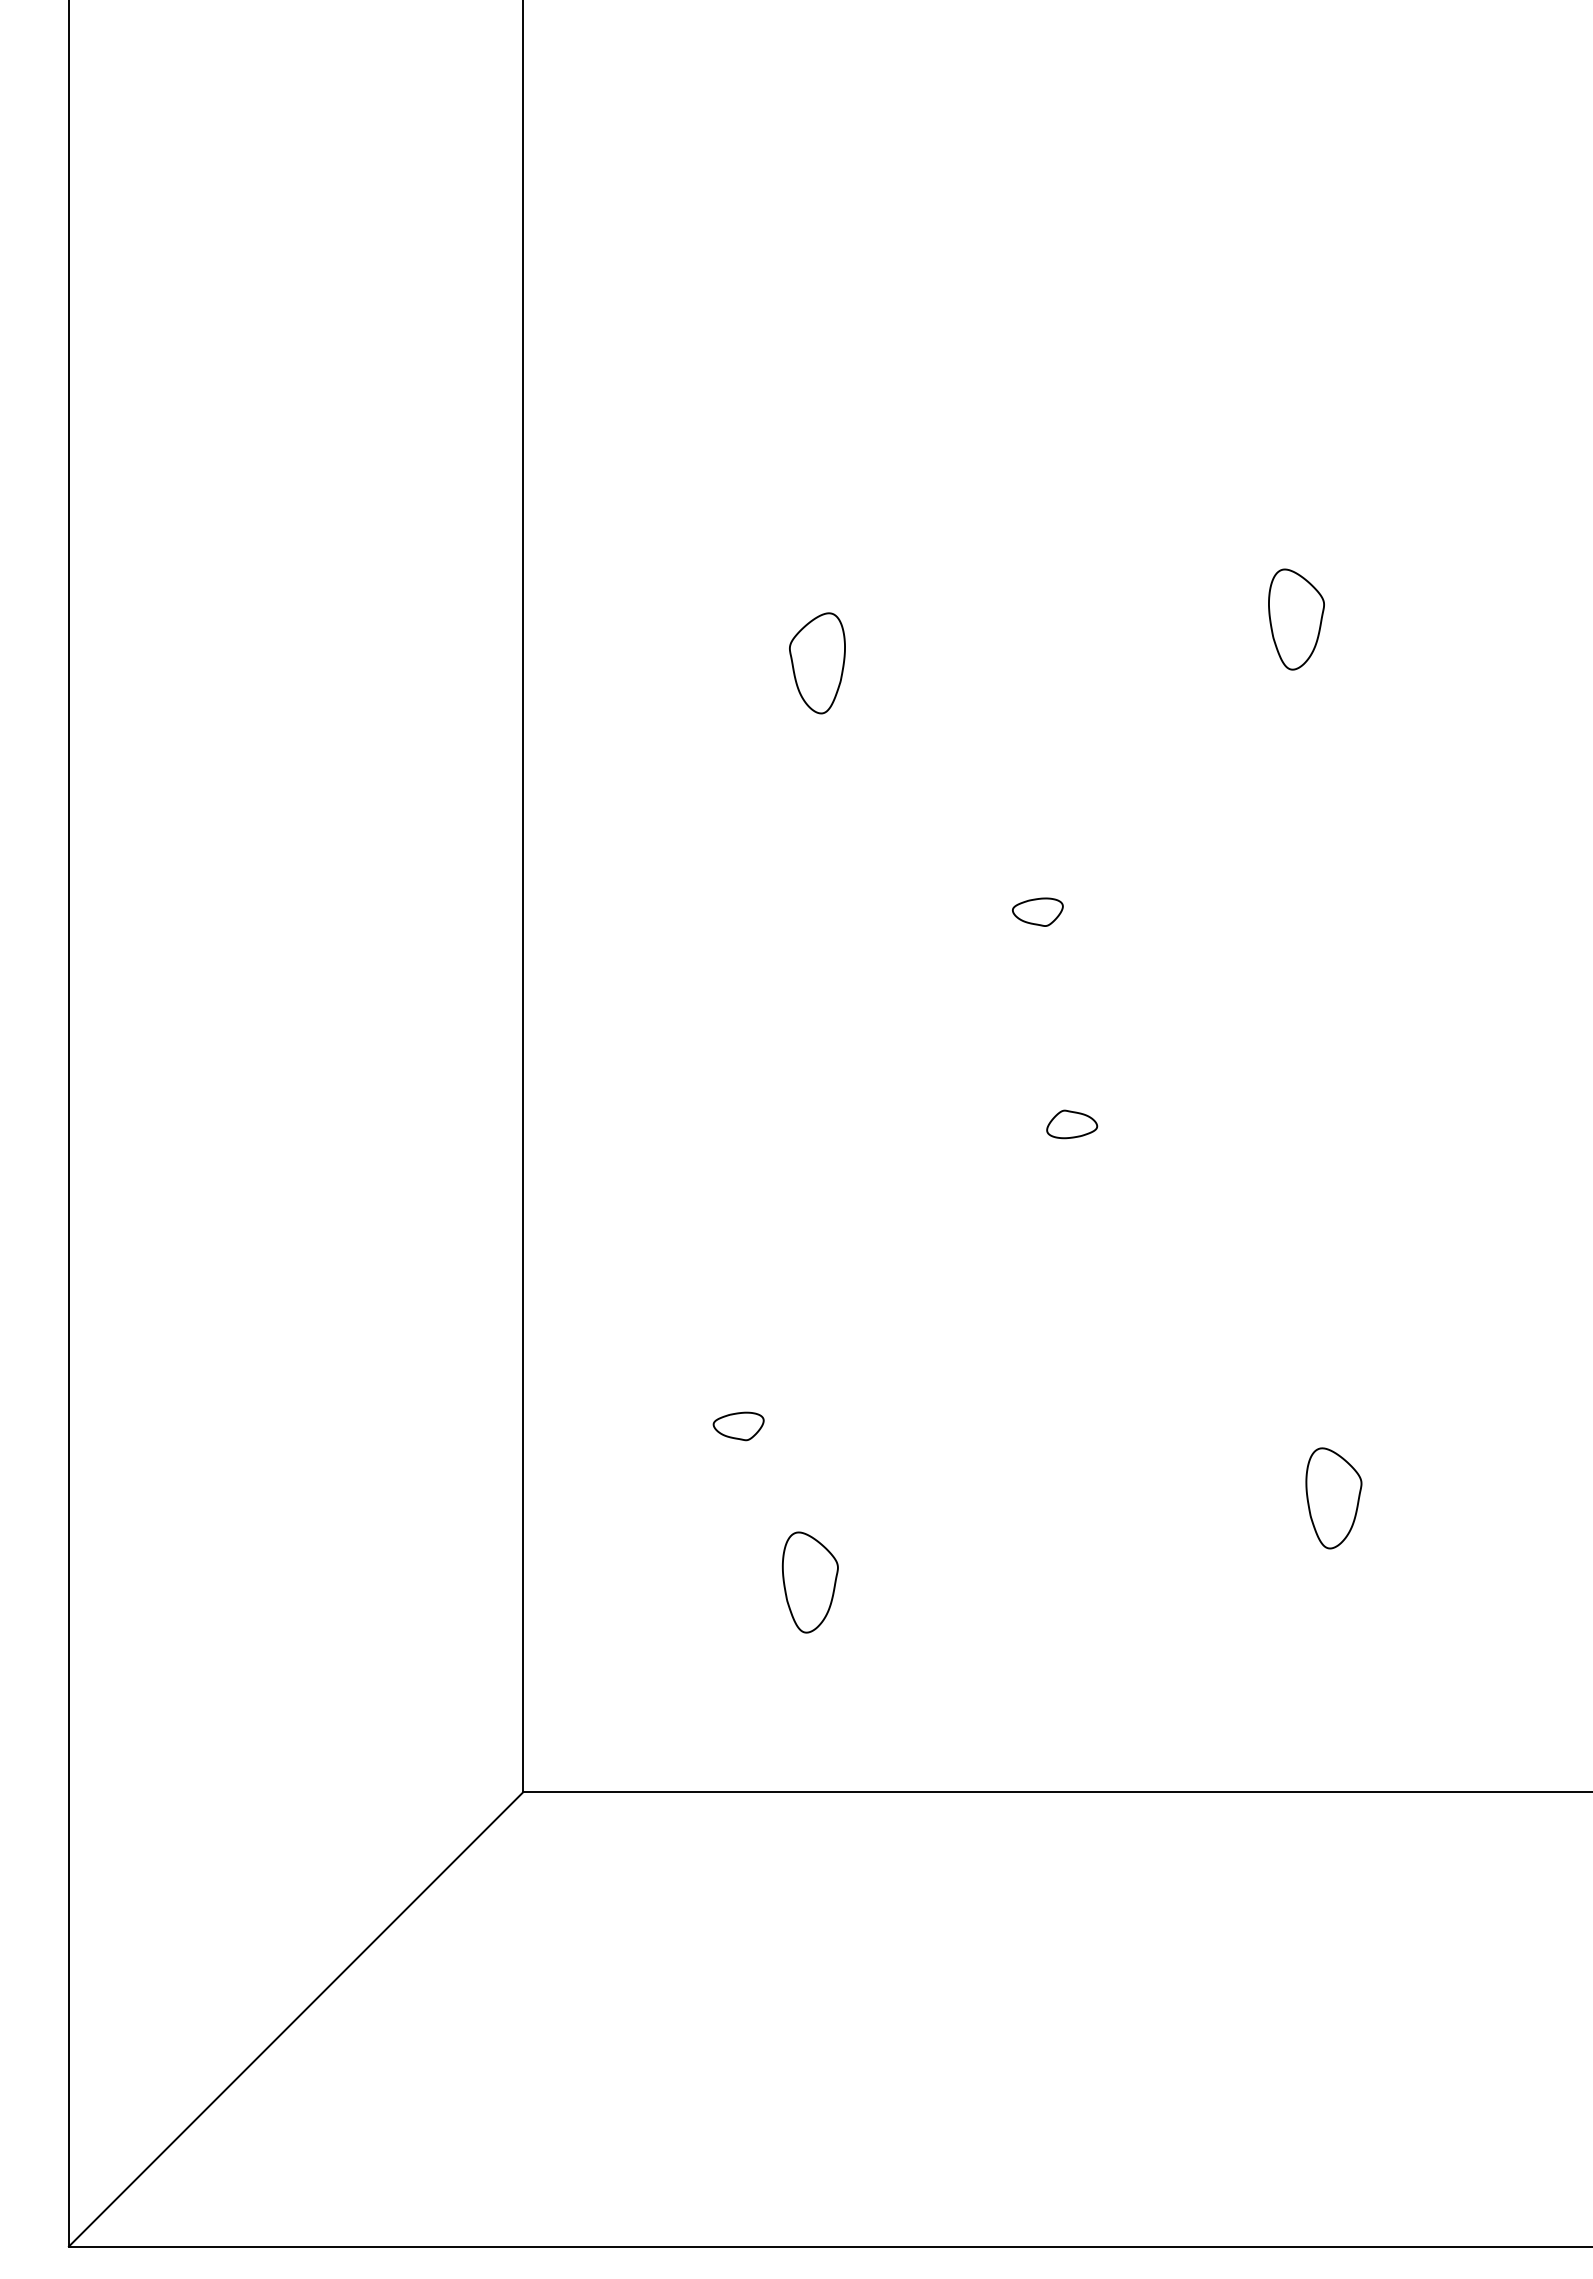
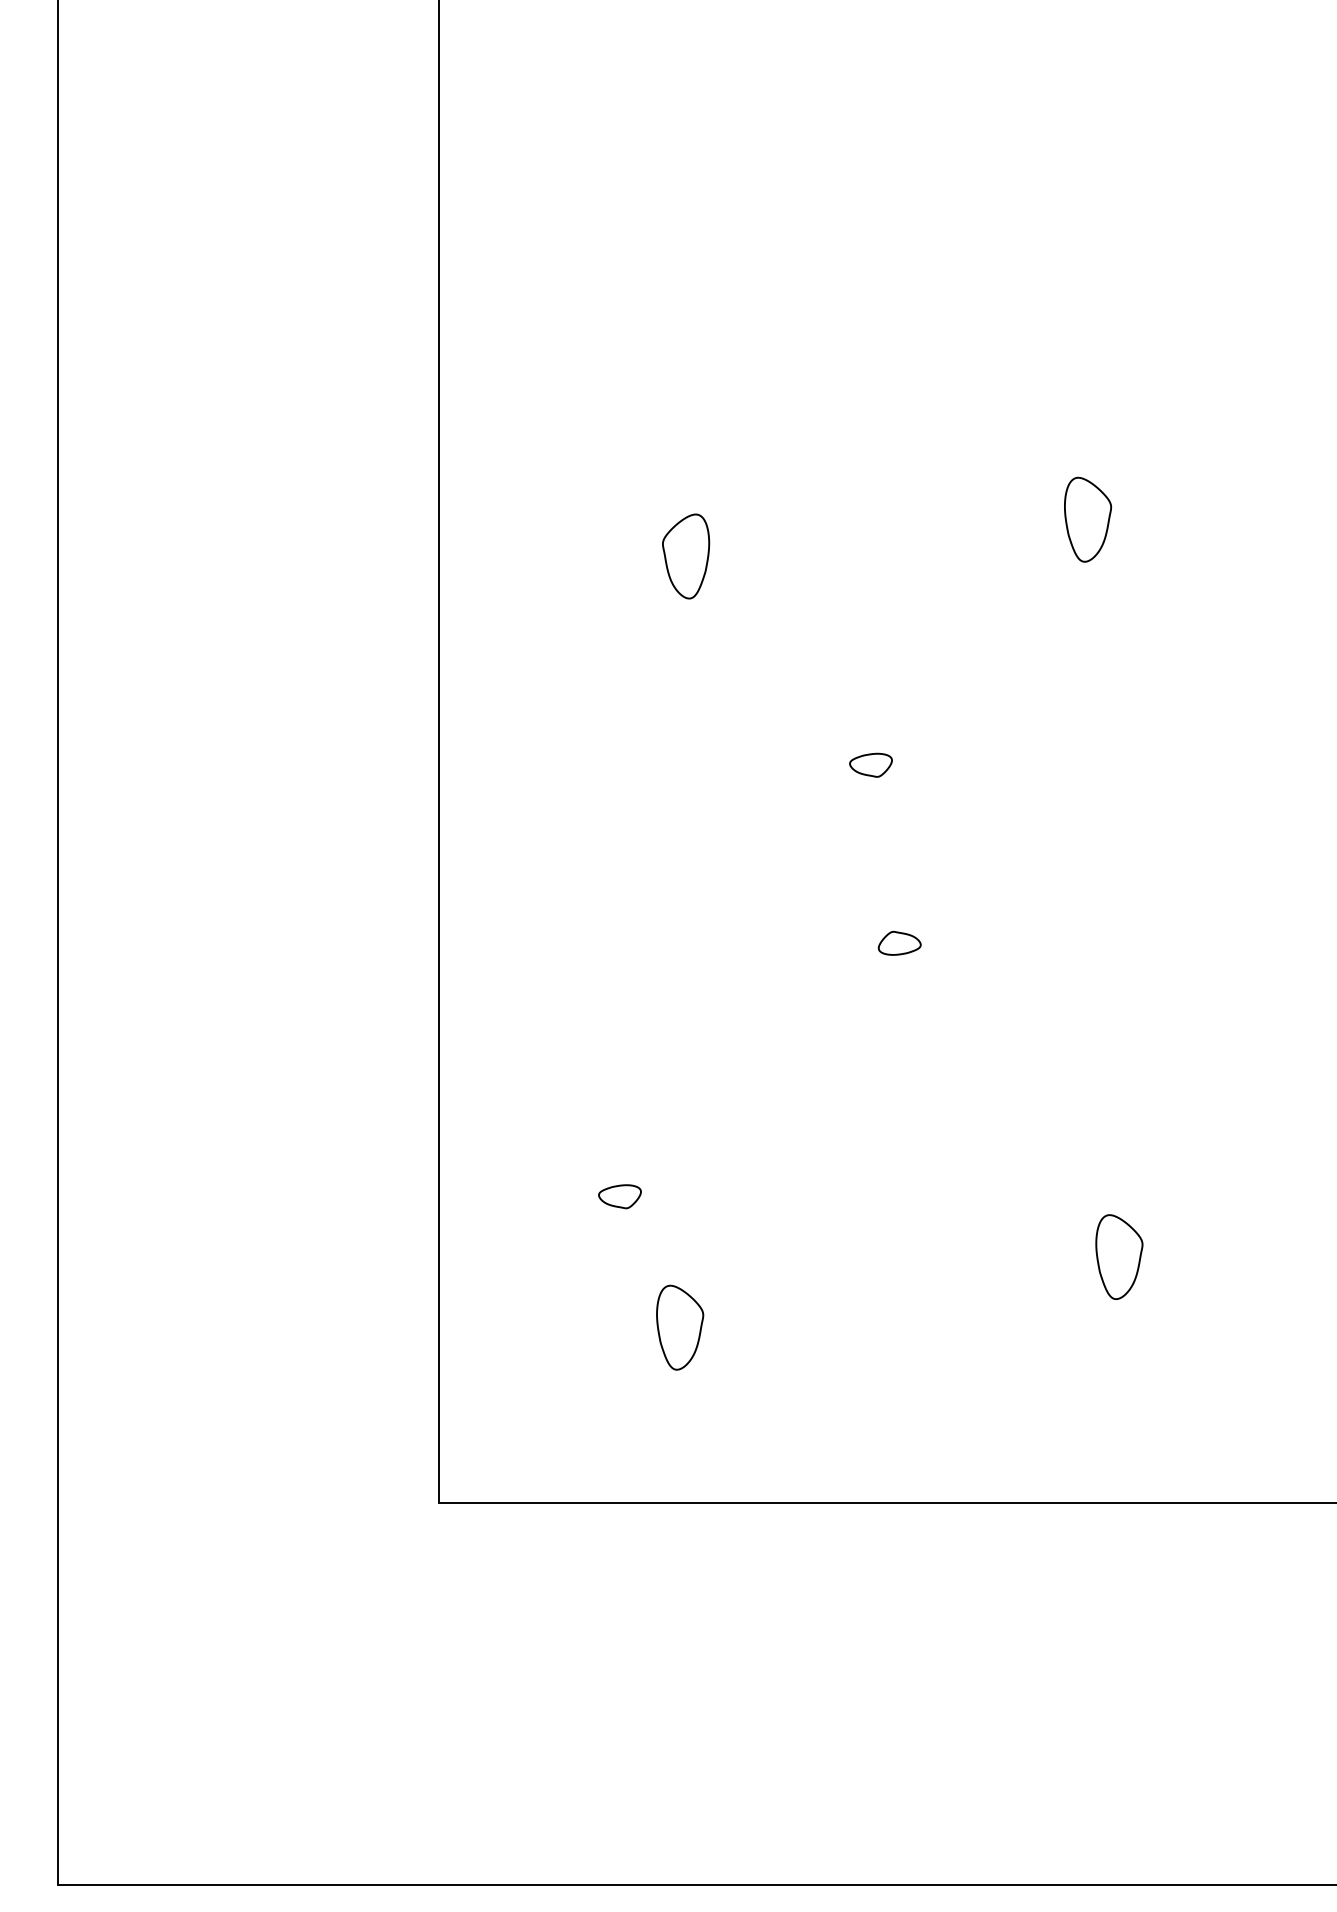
line: (295, 2019) -> (248, 1694), removed

